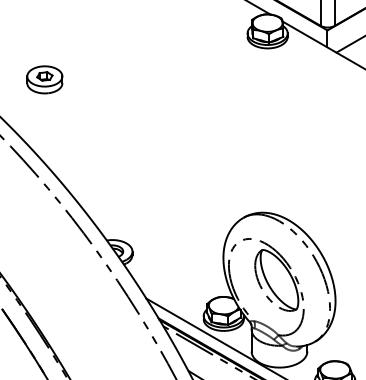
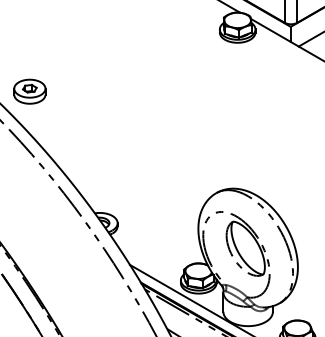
part: (44, 79) -> (29, 91), moved

